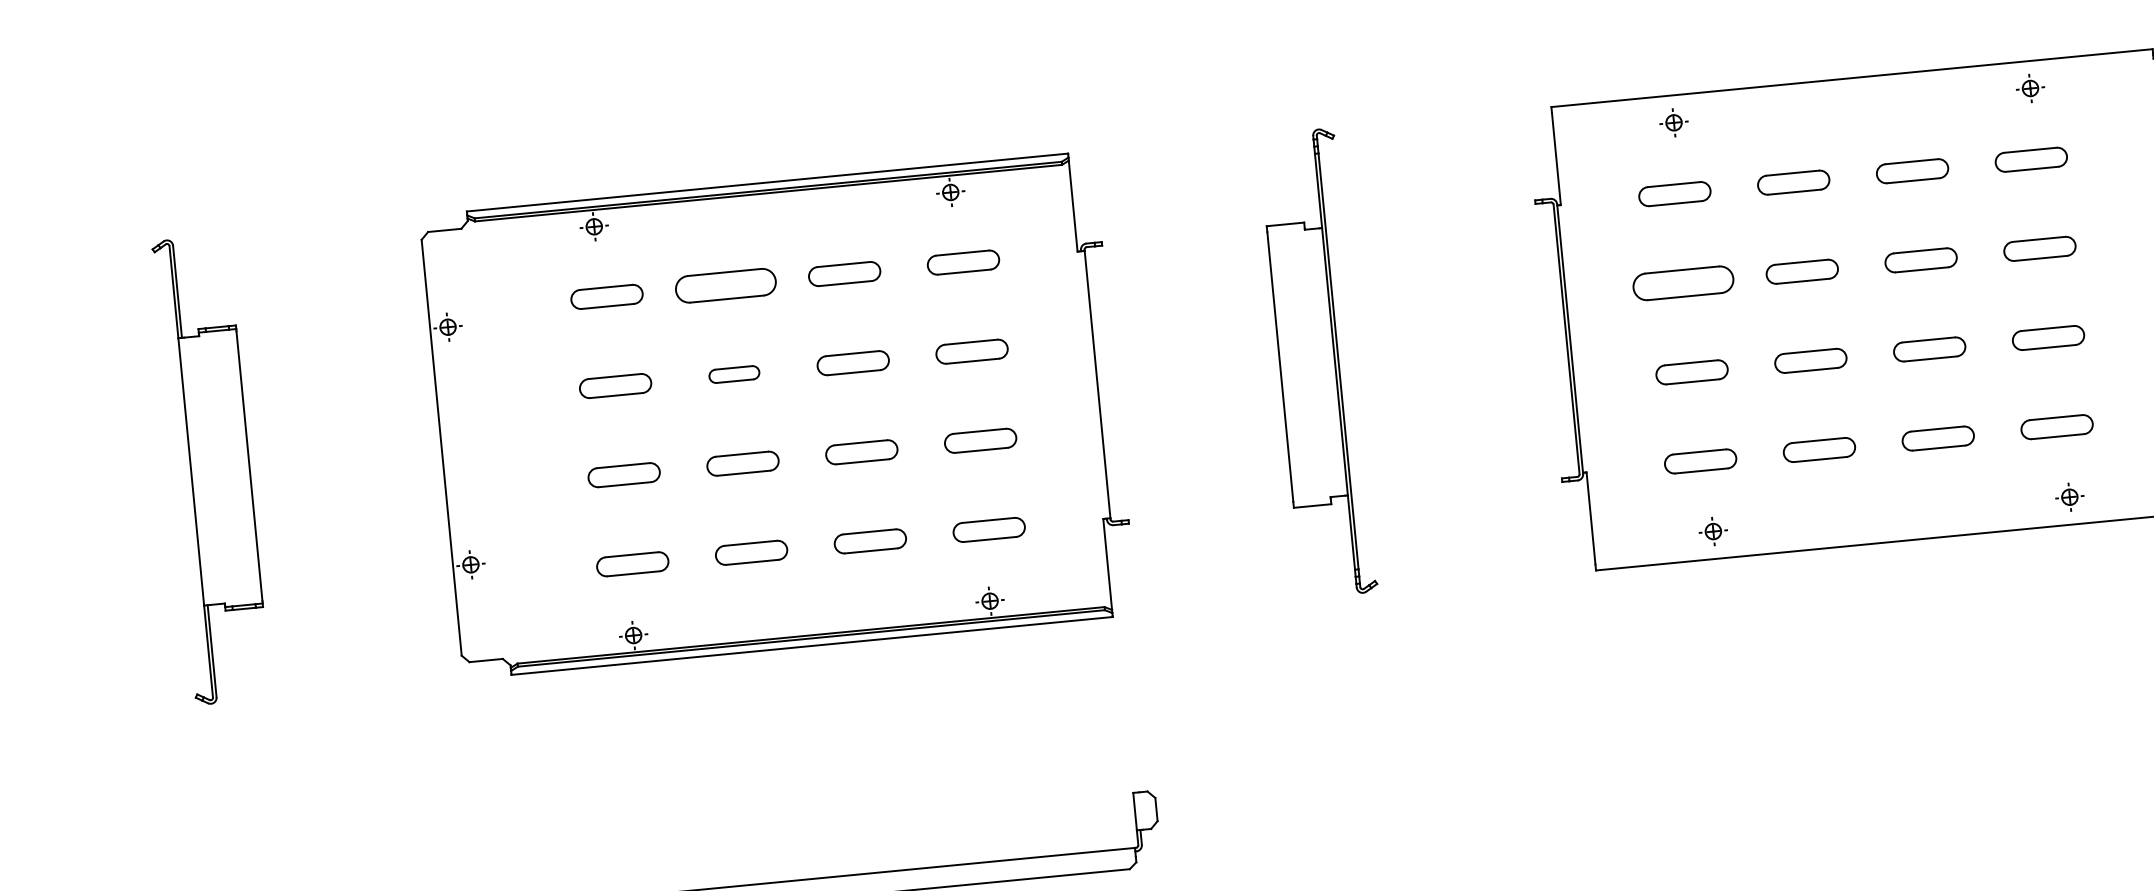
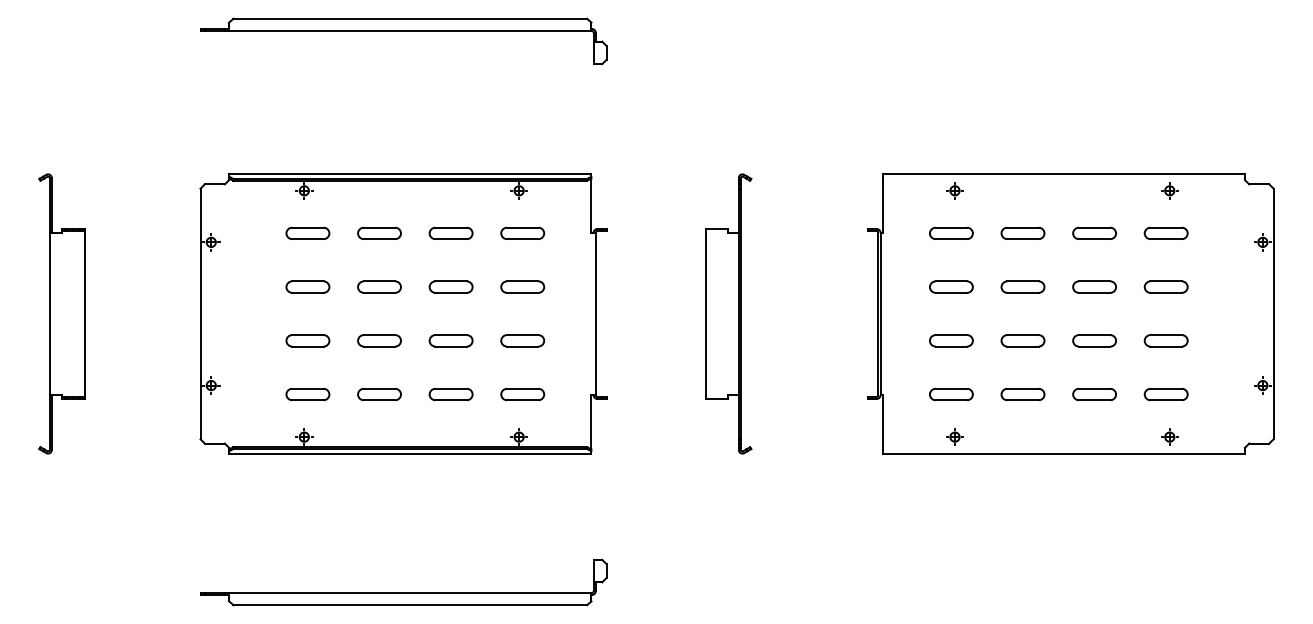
part: (1683, 282) -> (951, 286), size x0.71
part: (725, 283) -> (379, 232), size x0.71
part: (734, 373) -> (379, 286), size x1.43

